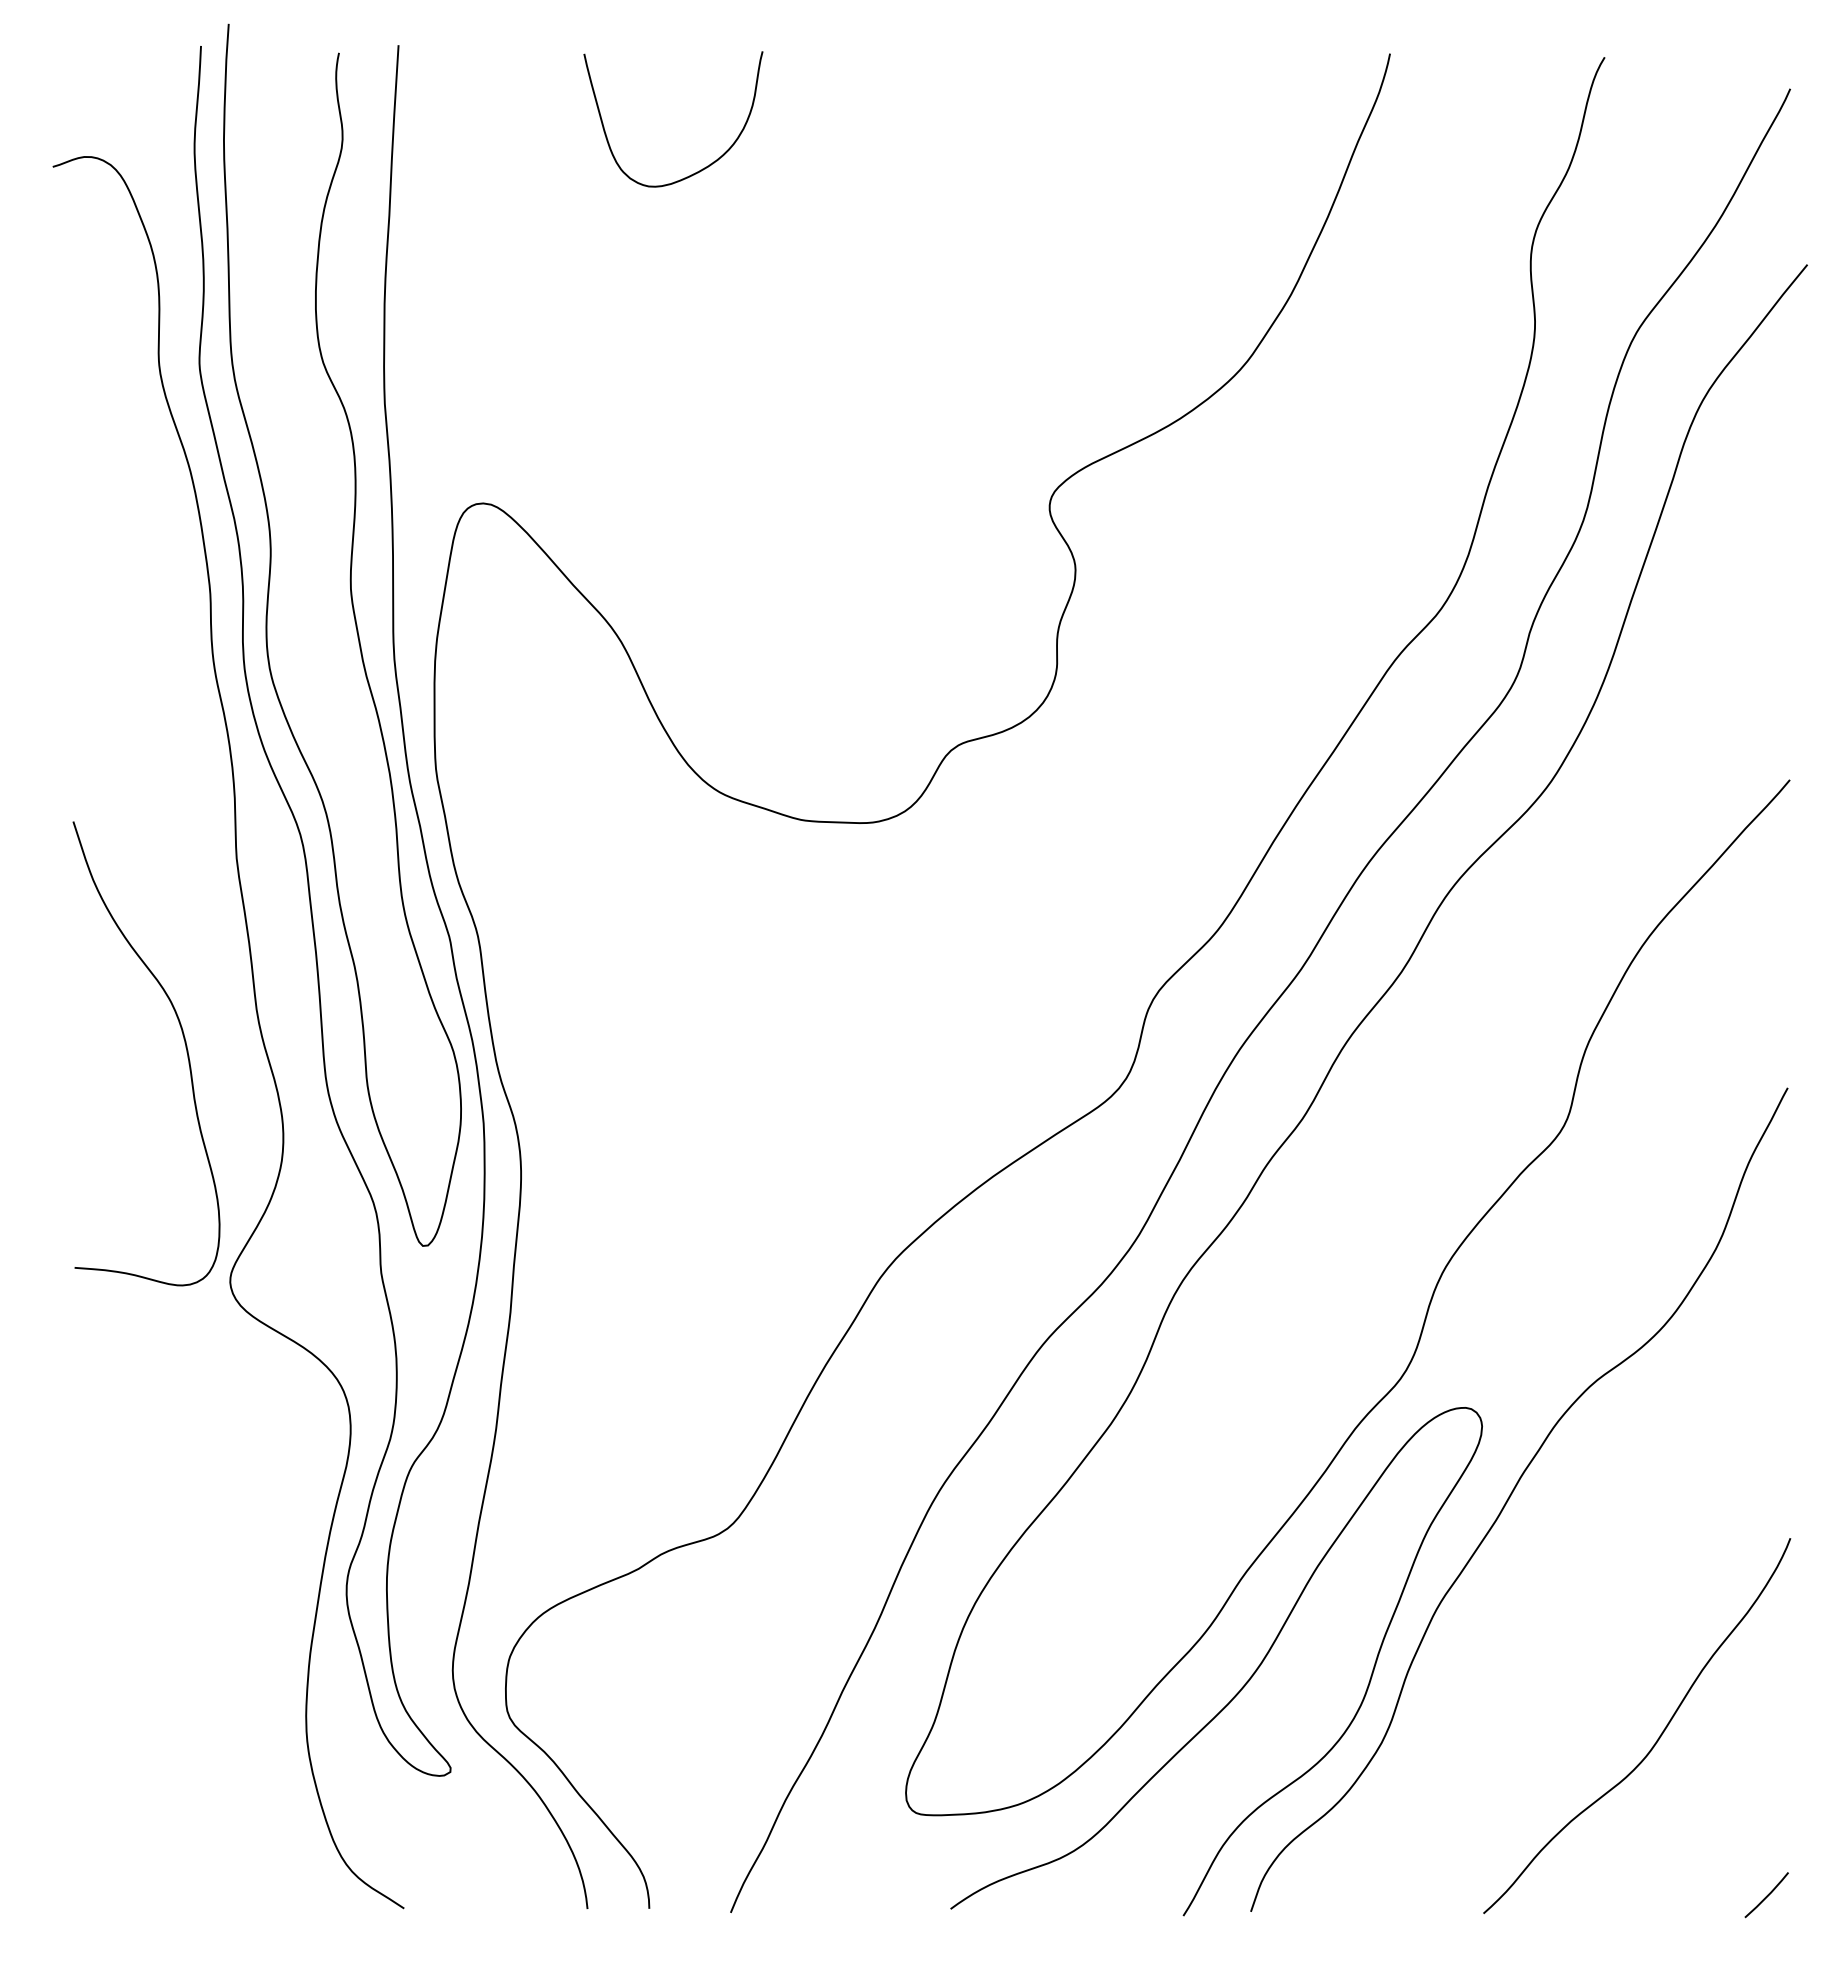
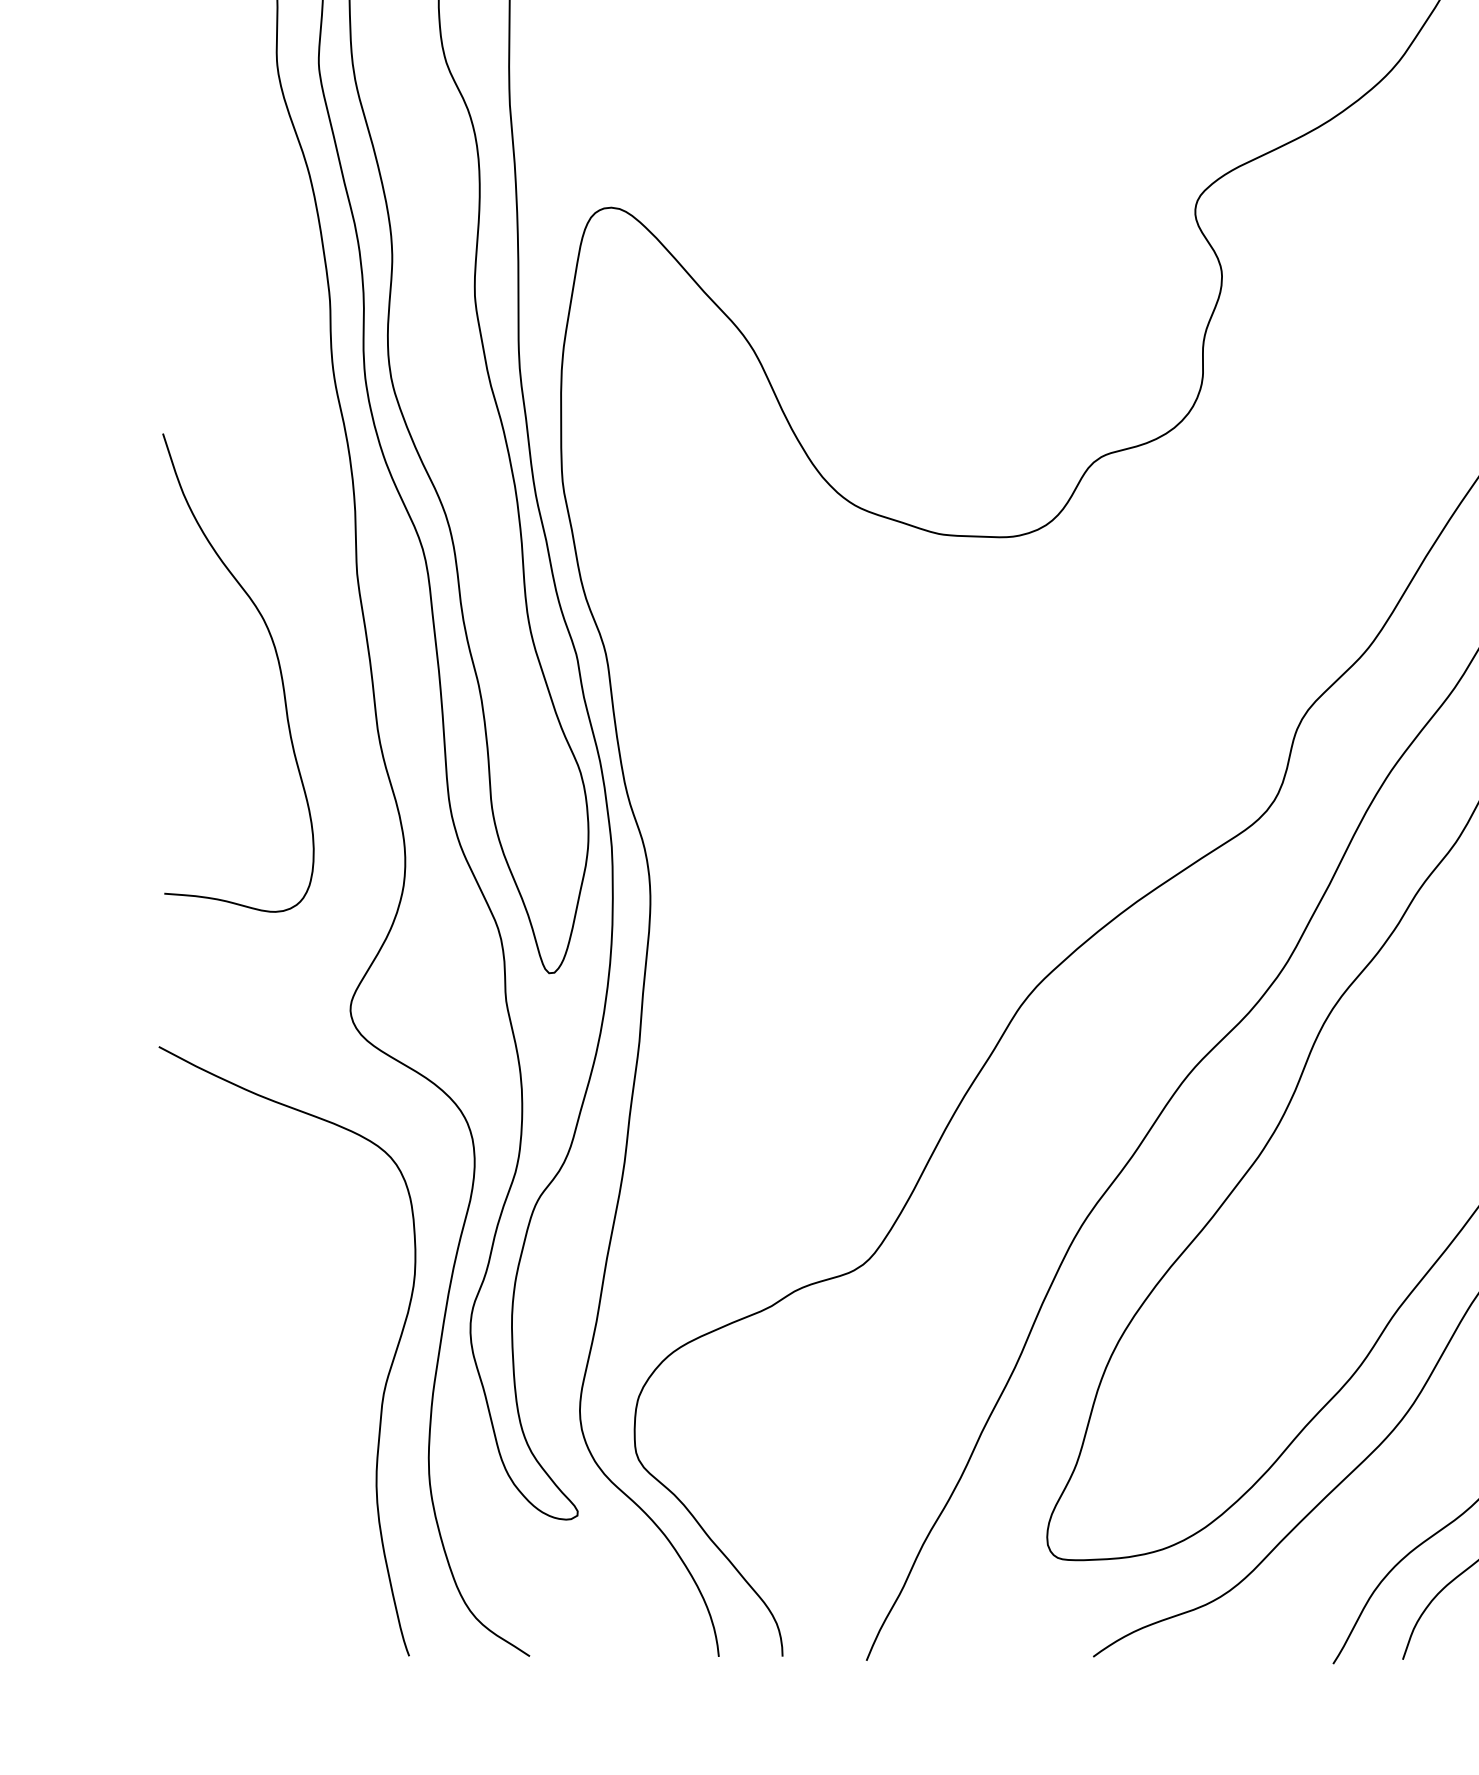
curve: (184, 1043) -> (277, 662), moved
curve: (264, 1640) -> (385, 1379), added

